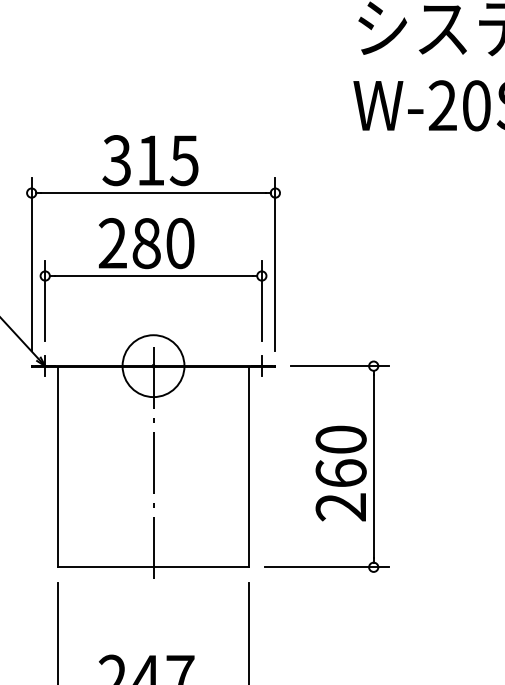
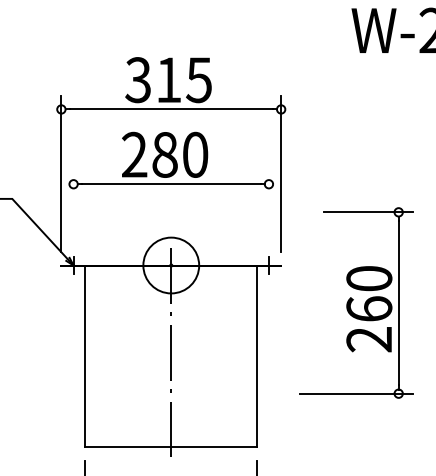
line: (45, 300) -> (73, 206), removed
line: (261, 300) -> (268, 206), removed
part: (326, 466) -> (356, 302), moved

